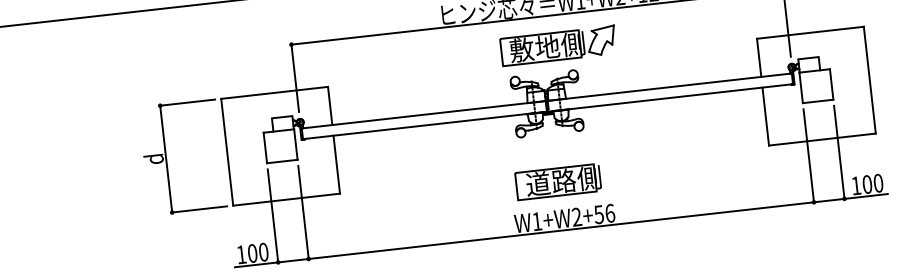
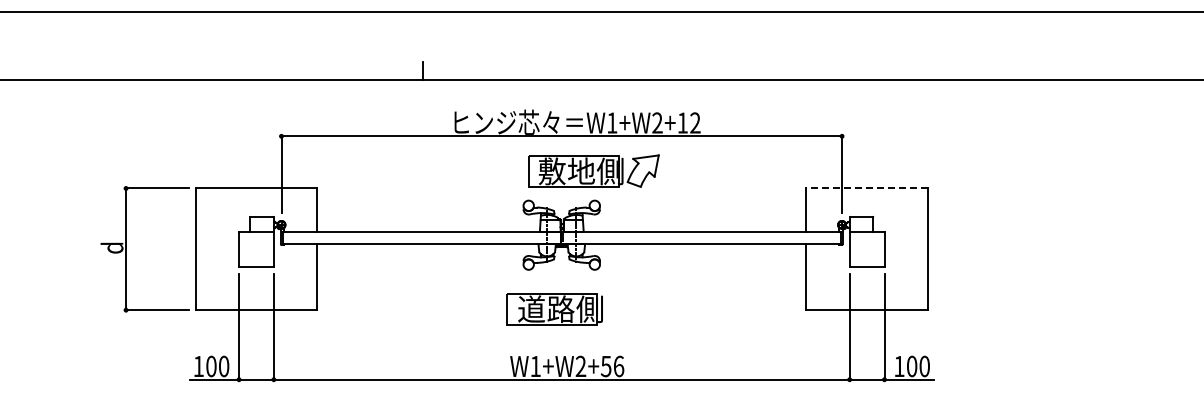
line: (810, 32) -> (867, 188), solid -> dashed
part: (558, 45) -> (593, 170), moved
part: (558, 181) -> (554, 309), moved

